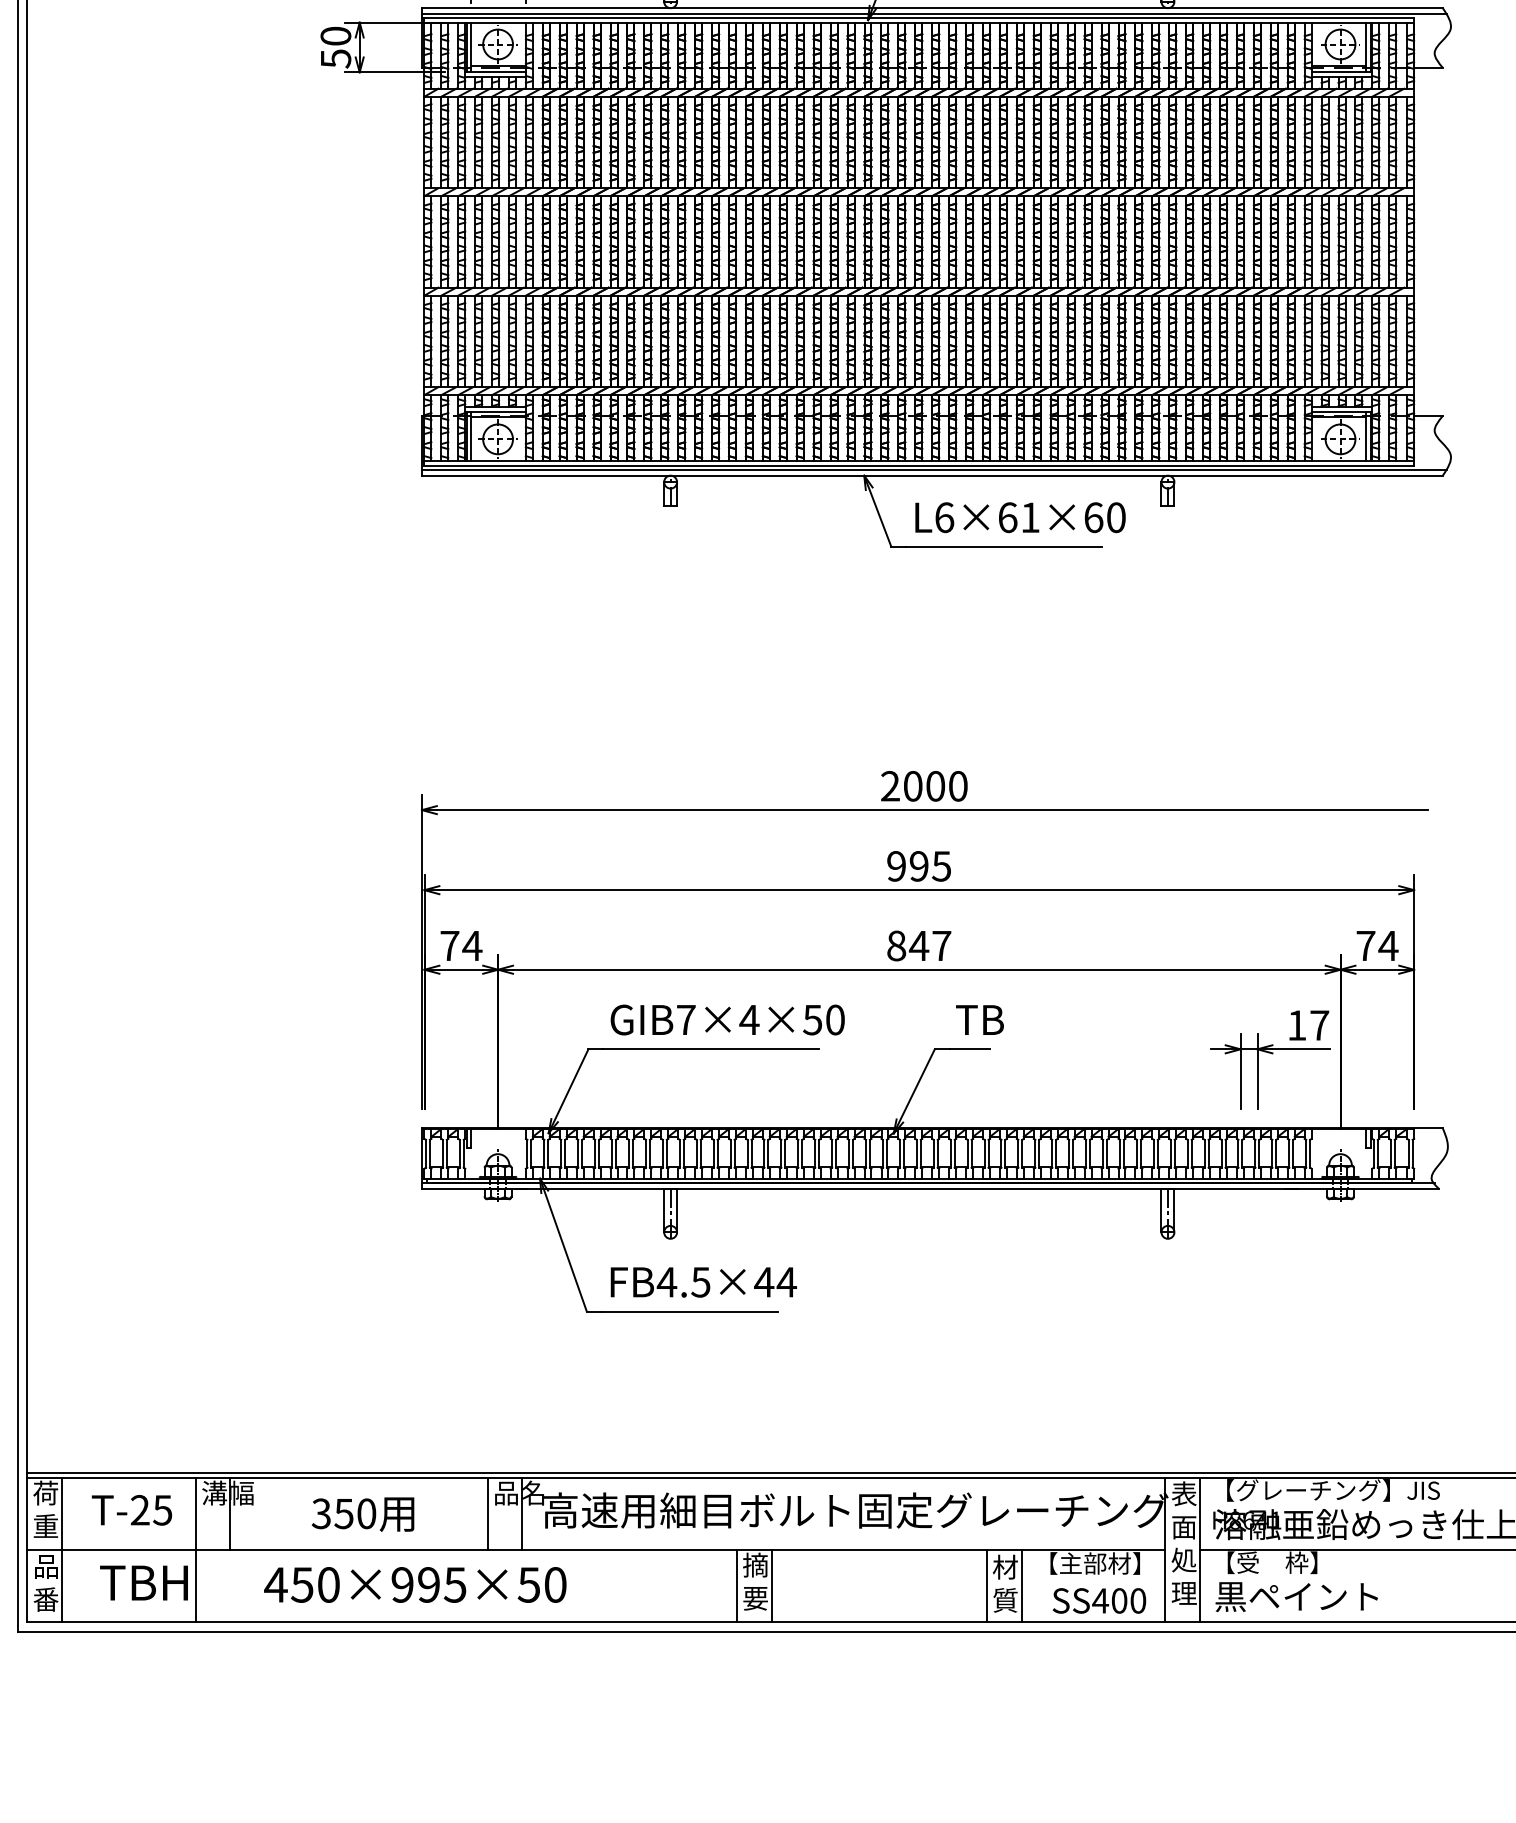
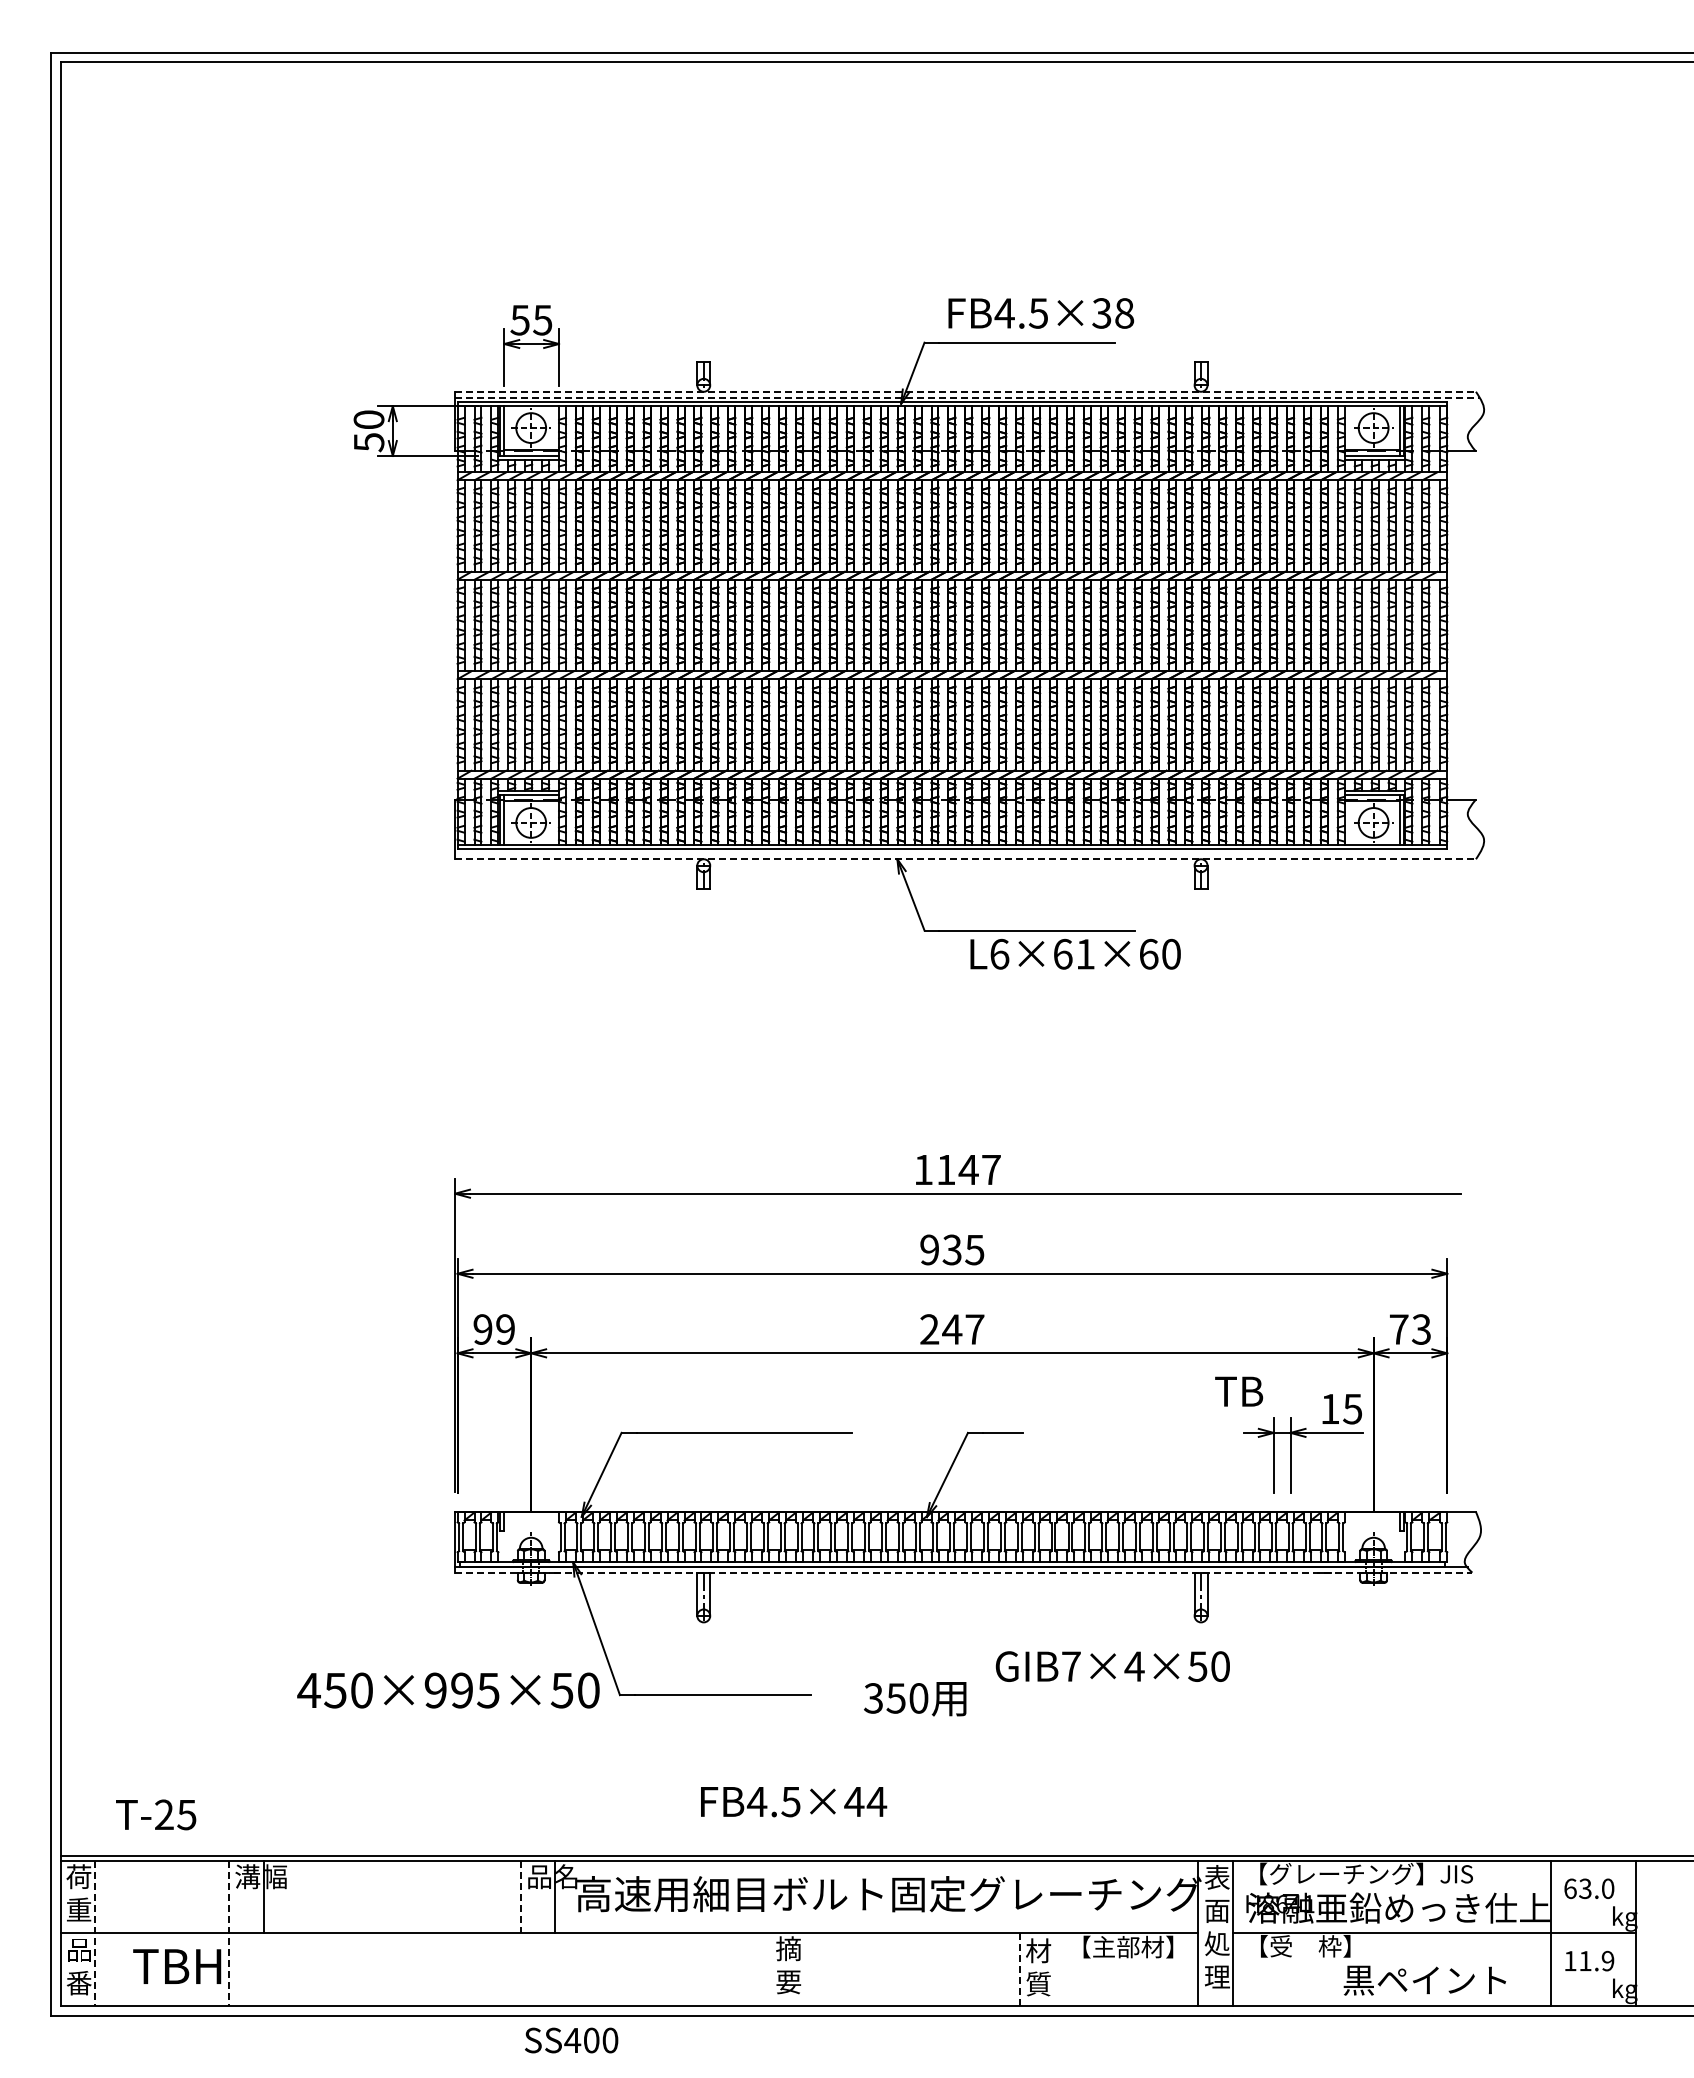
line: (933, 7) -> (966, 391), solid -> dashed
line: (934, 13) -> (967, 397), solid -> dashed
line: (934, 469) -> (967, 853), removed
line: (933, 475) -> (966, 859), solid -> dashed
text: (1020, 516) -> (1075, 953), moved
text: (924, 785) -> (957, 1169), 2000 -> 1147
text: (918, 865) -> (951, 1249), 995 -> 935
text: (461, 945) -> (494, 1329), 74 -> 99
text: (896, 945) -> (929, 1329), 847 -> 247
text: (1388, 945) -> (1421, 1329), 74 -> 73
text: (727, 1019) -> (1112, 1666), moved
text: (980, 1019) -> (1239, 1391), moved
text: (1319, 1025) -> (1352, 1409), 17 -> 15
line: (930, 1188) -> (963, 1572), solid -> dashed
text: (704, 1282) -> (794, 1802), moved
text: (132, 1509) -> (156, 1814), moved
line: (487, 1513) -> (520, 1897), solid -> dashed
text: (363, 1514) -> (915, 1699), moved
line: (62, 1549) -> (95, 1933), solid -> dashed
line: (195, 1549) -> (228, 1933), solid -> dashed
text: (415, 1584) -> (448, 1690), moved
line: (737, 1585) -> (770, 1969), removed
line: (772, 1585) -> (805, 1969), removed
line: (1022, 1585) -> (1055, 1969), removed
line: (987, 1586) -> (1020, 1970), solid -> dashed
text: (1296, 1596) -> (1424, 1980), moved
text: (1099, 1600) -> (571, 2040), moved

